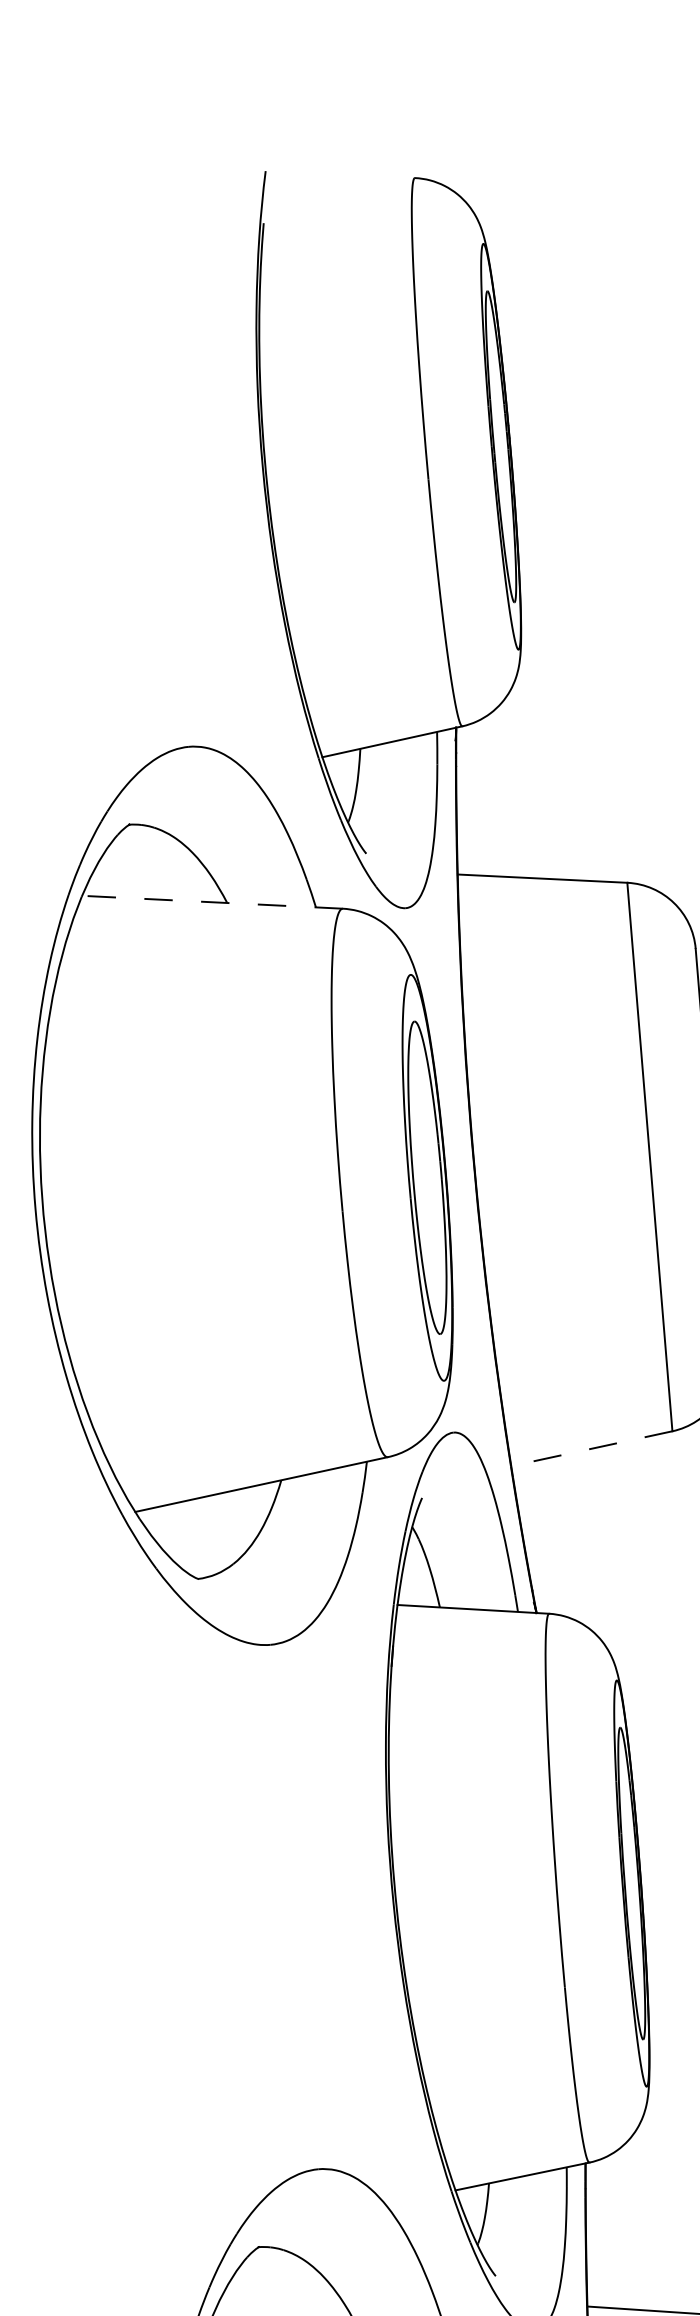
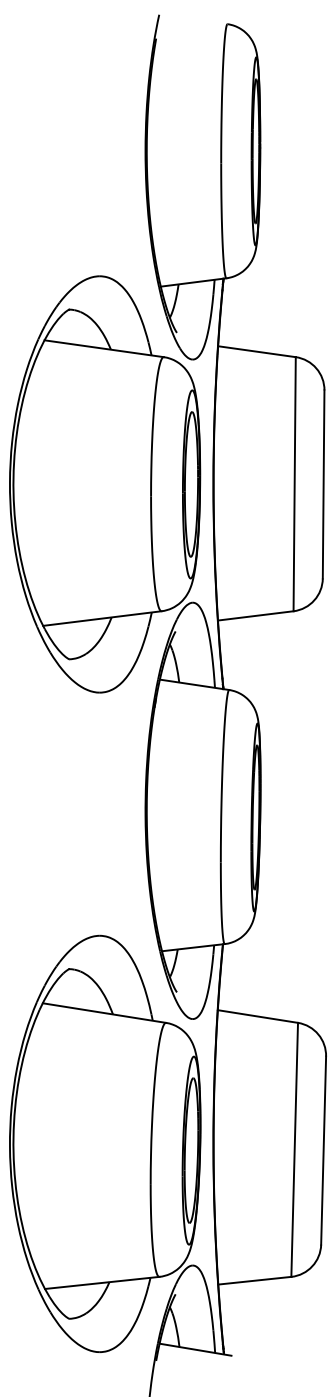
line: (210, 901) -> (103, 348), dashed -> solid
line: (591, 1447) -> (255, 615), dashed -> solid

